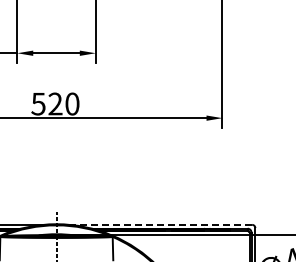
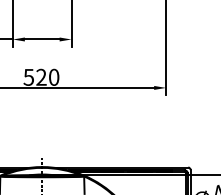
line: (160, 224) -> (119, 167), dashed -> solid

